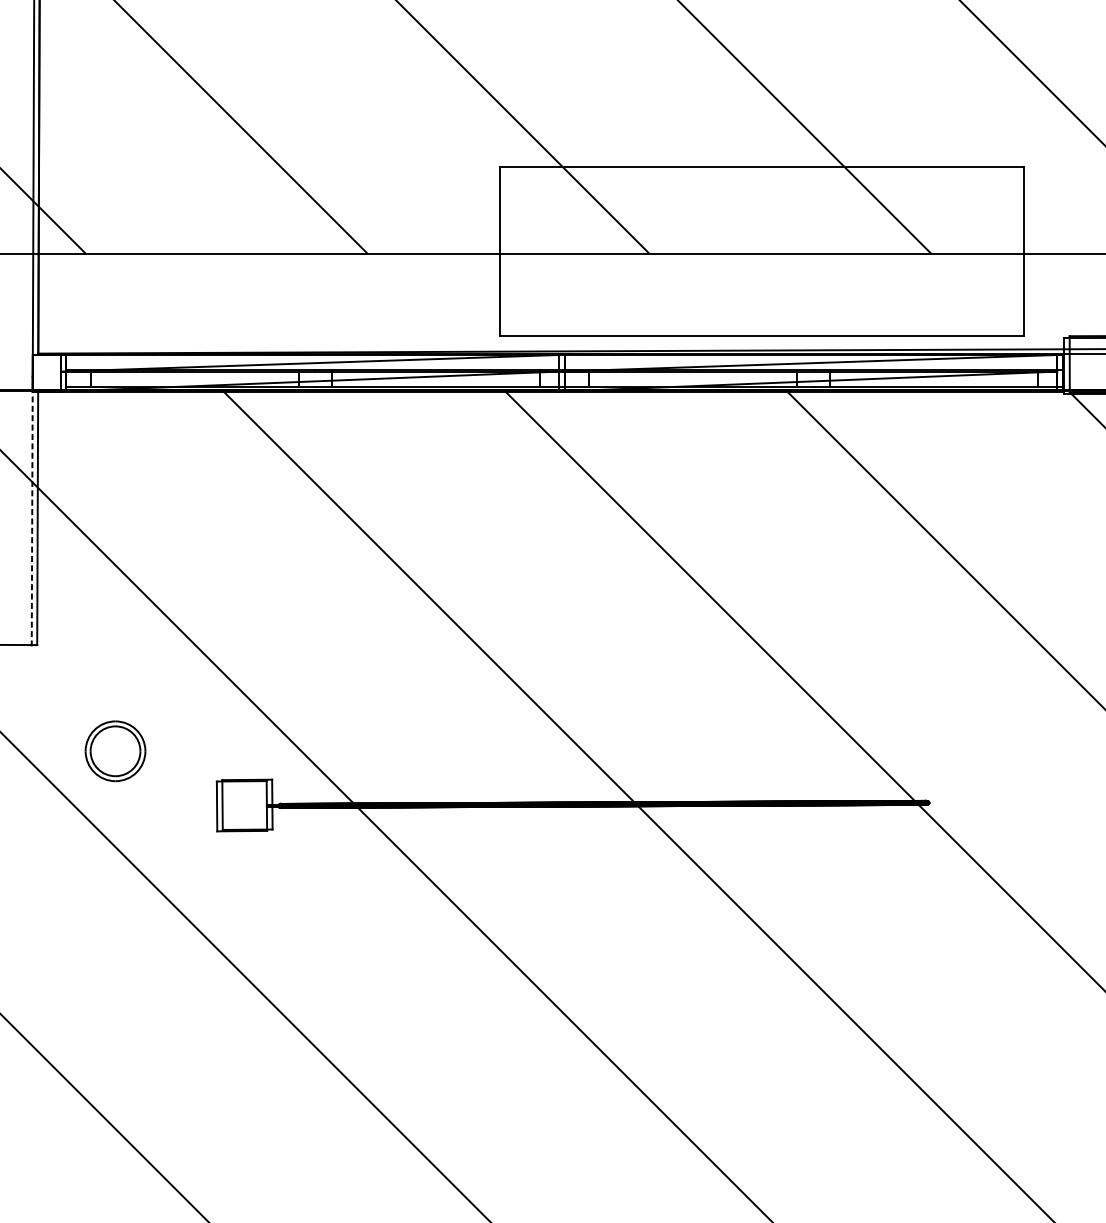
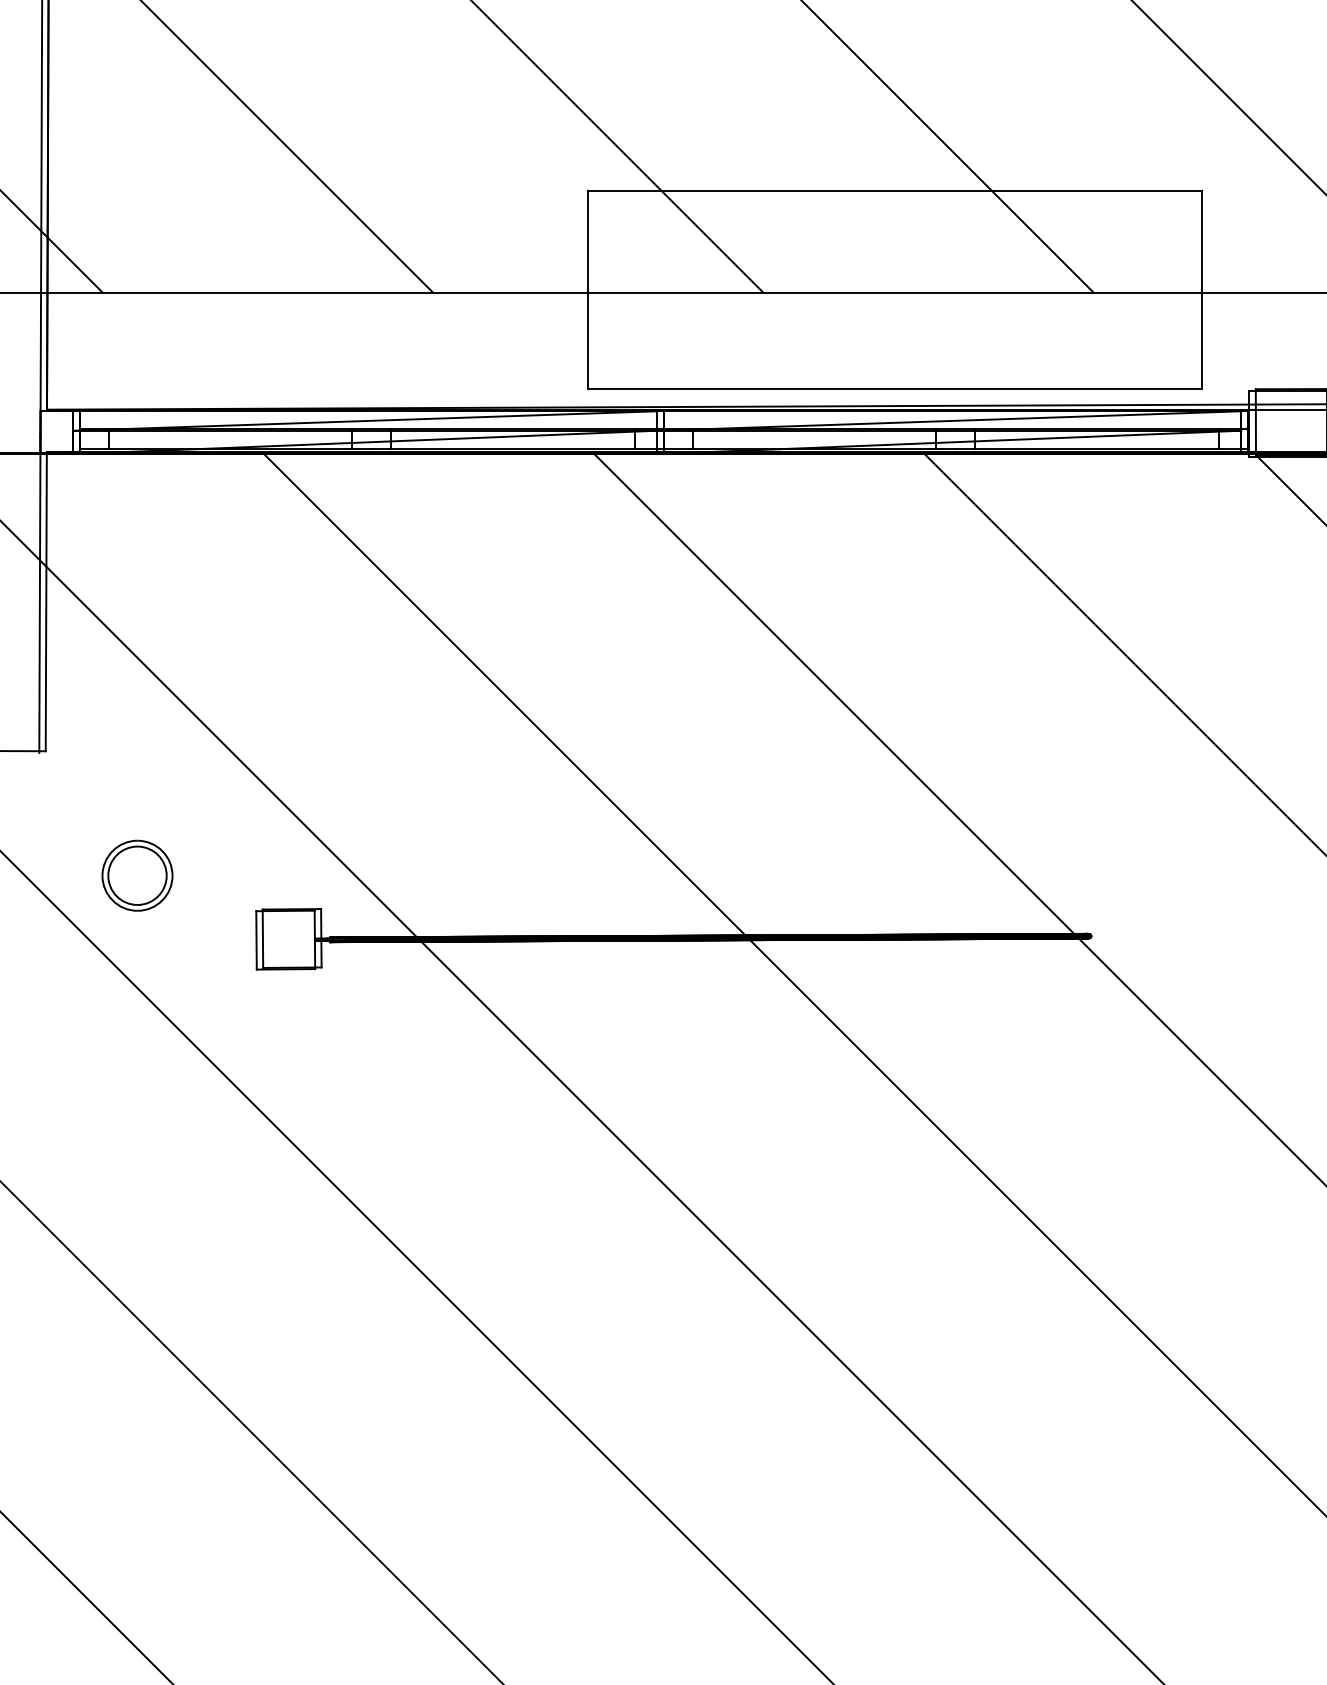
line: (31, 518) -> (39, 602), dashed -> solid

